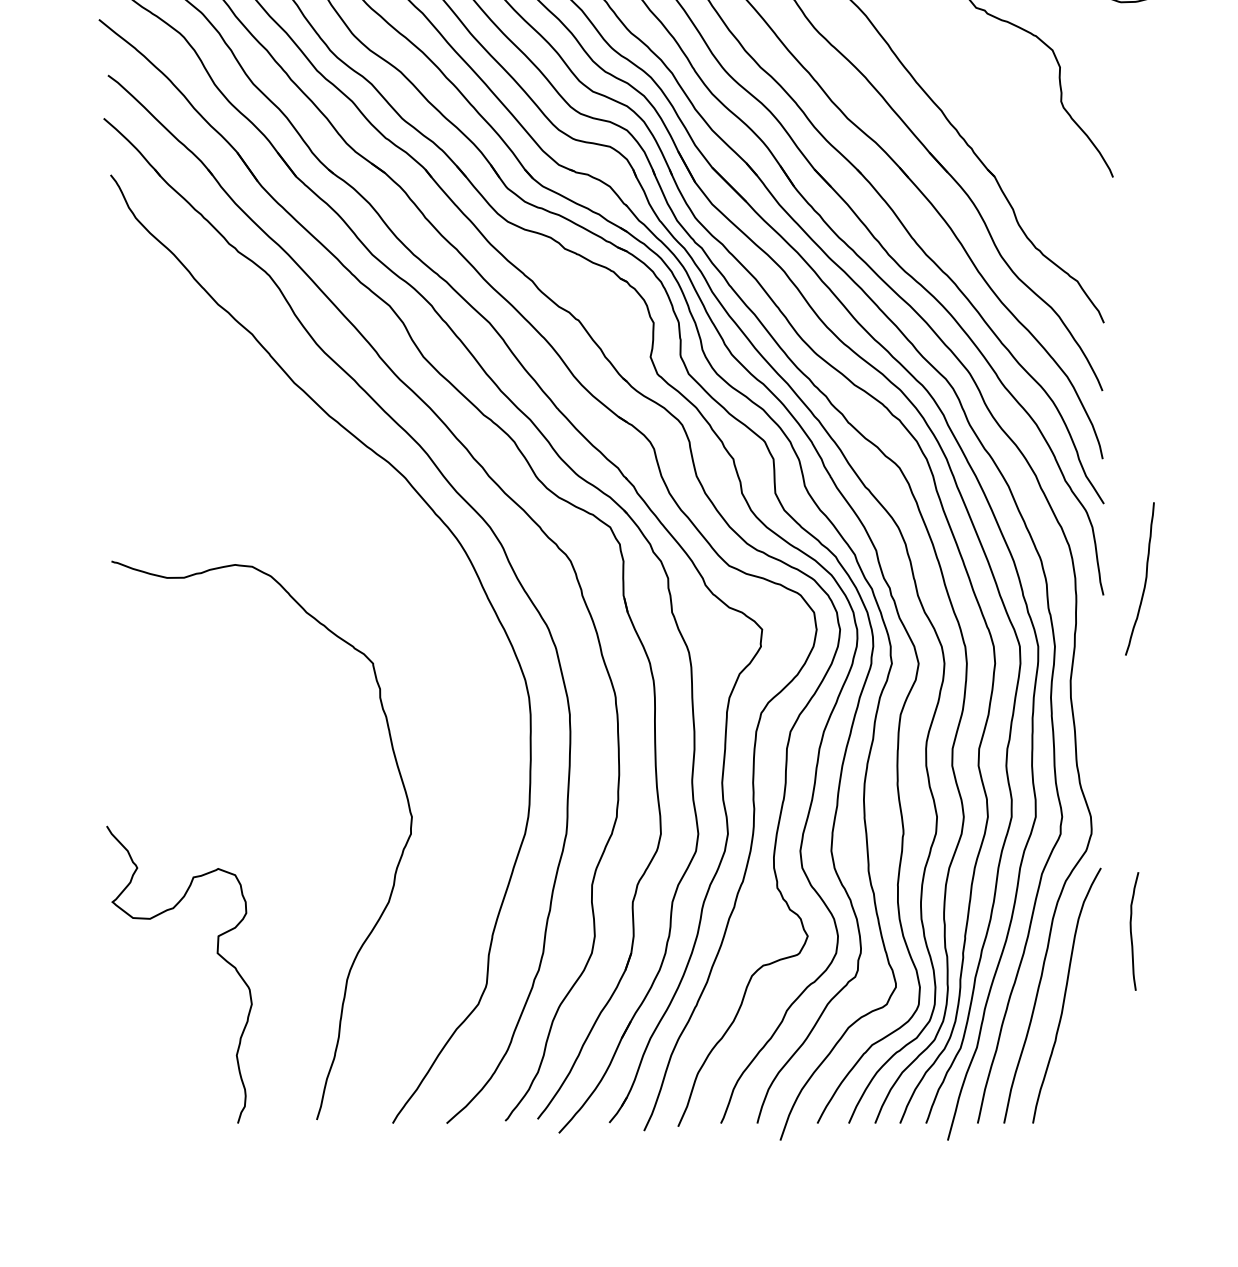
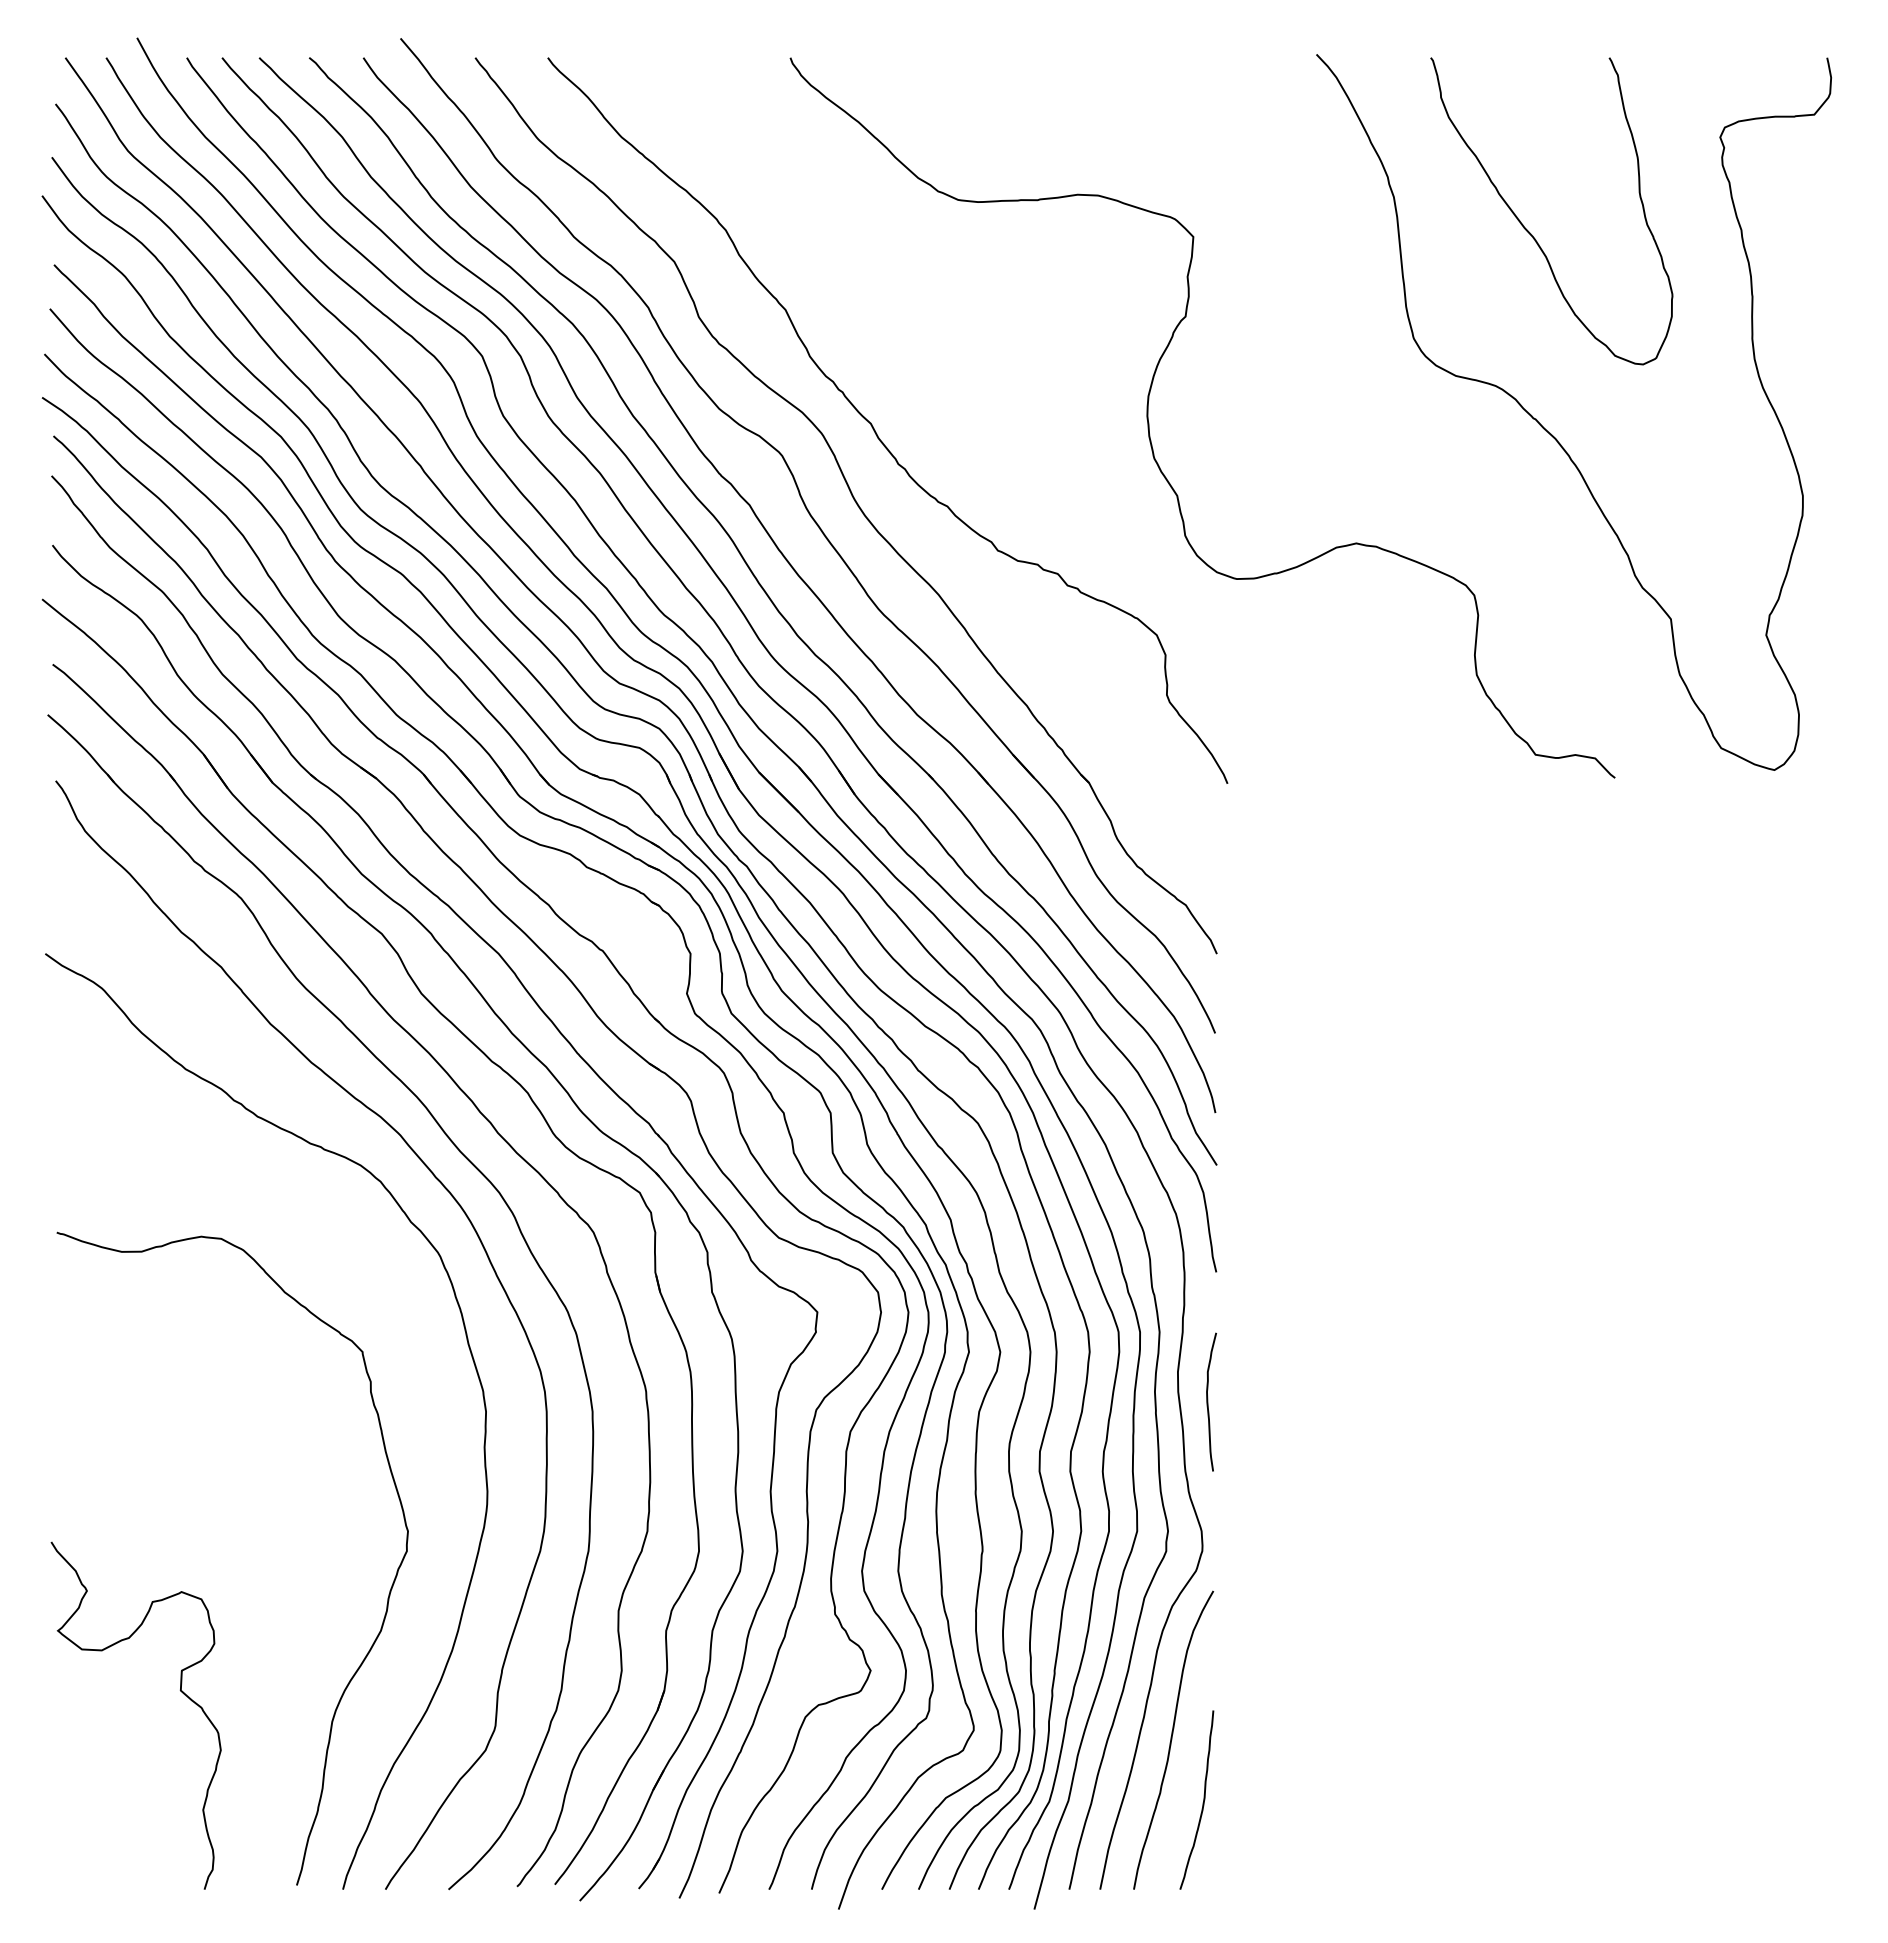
curve: (1144, 581) -> (1202, 1802), moved
curve: (465, 665) -> (470, 1354), added
curve: (1131, 930) -> (1208, 1401), moved

